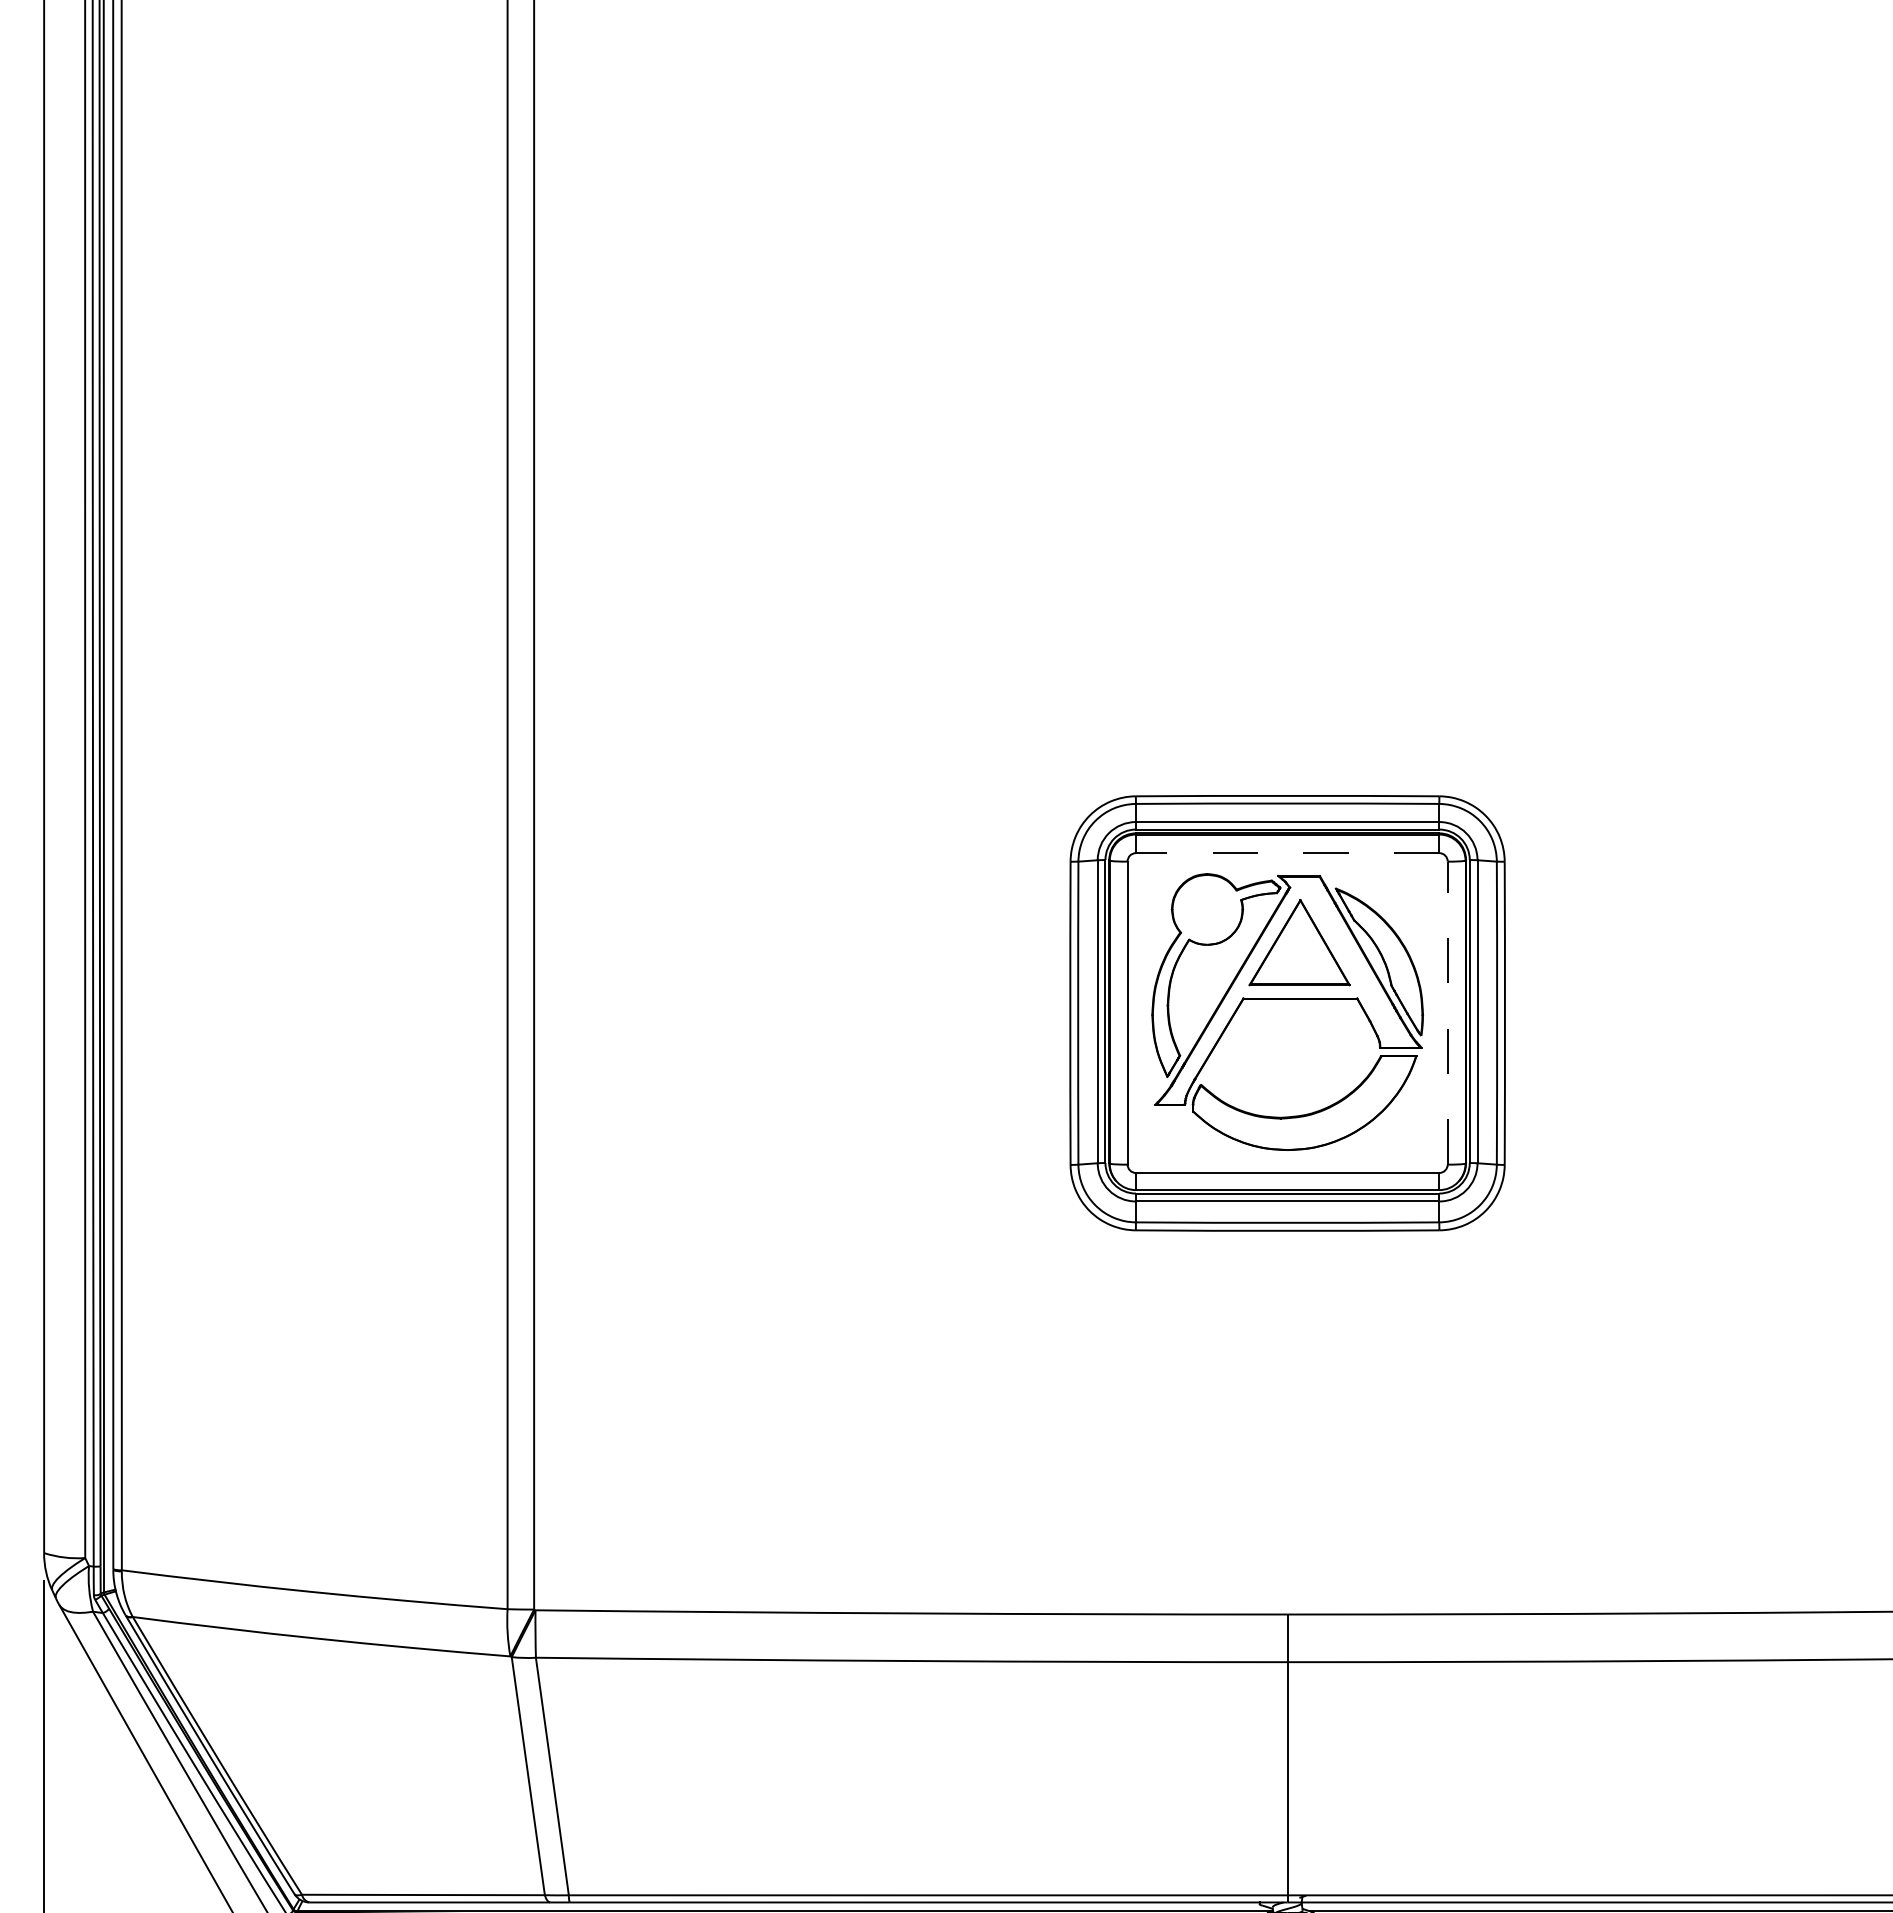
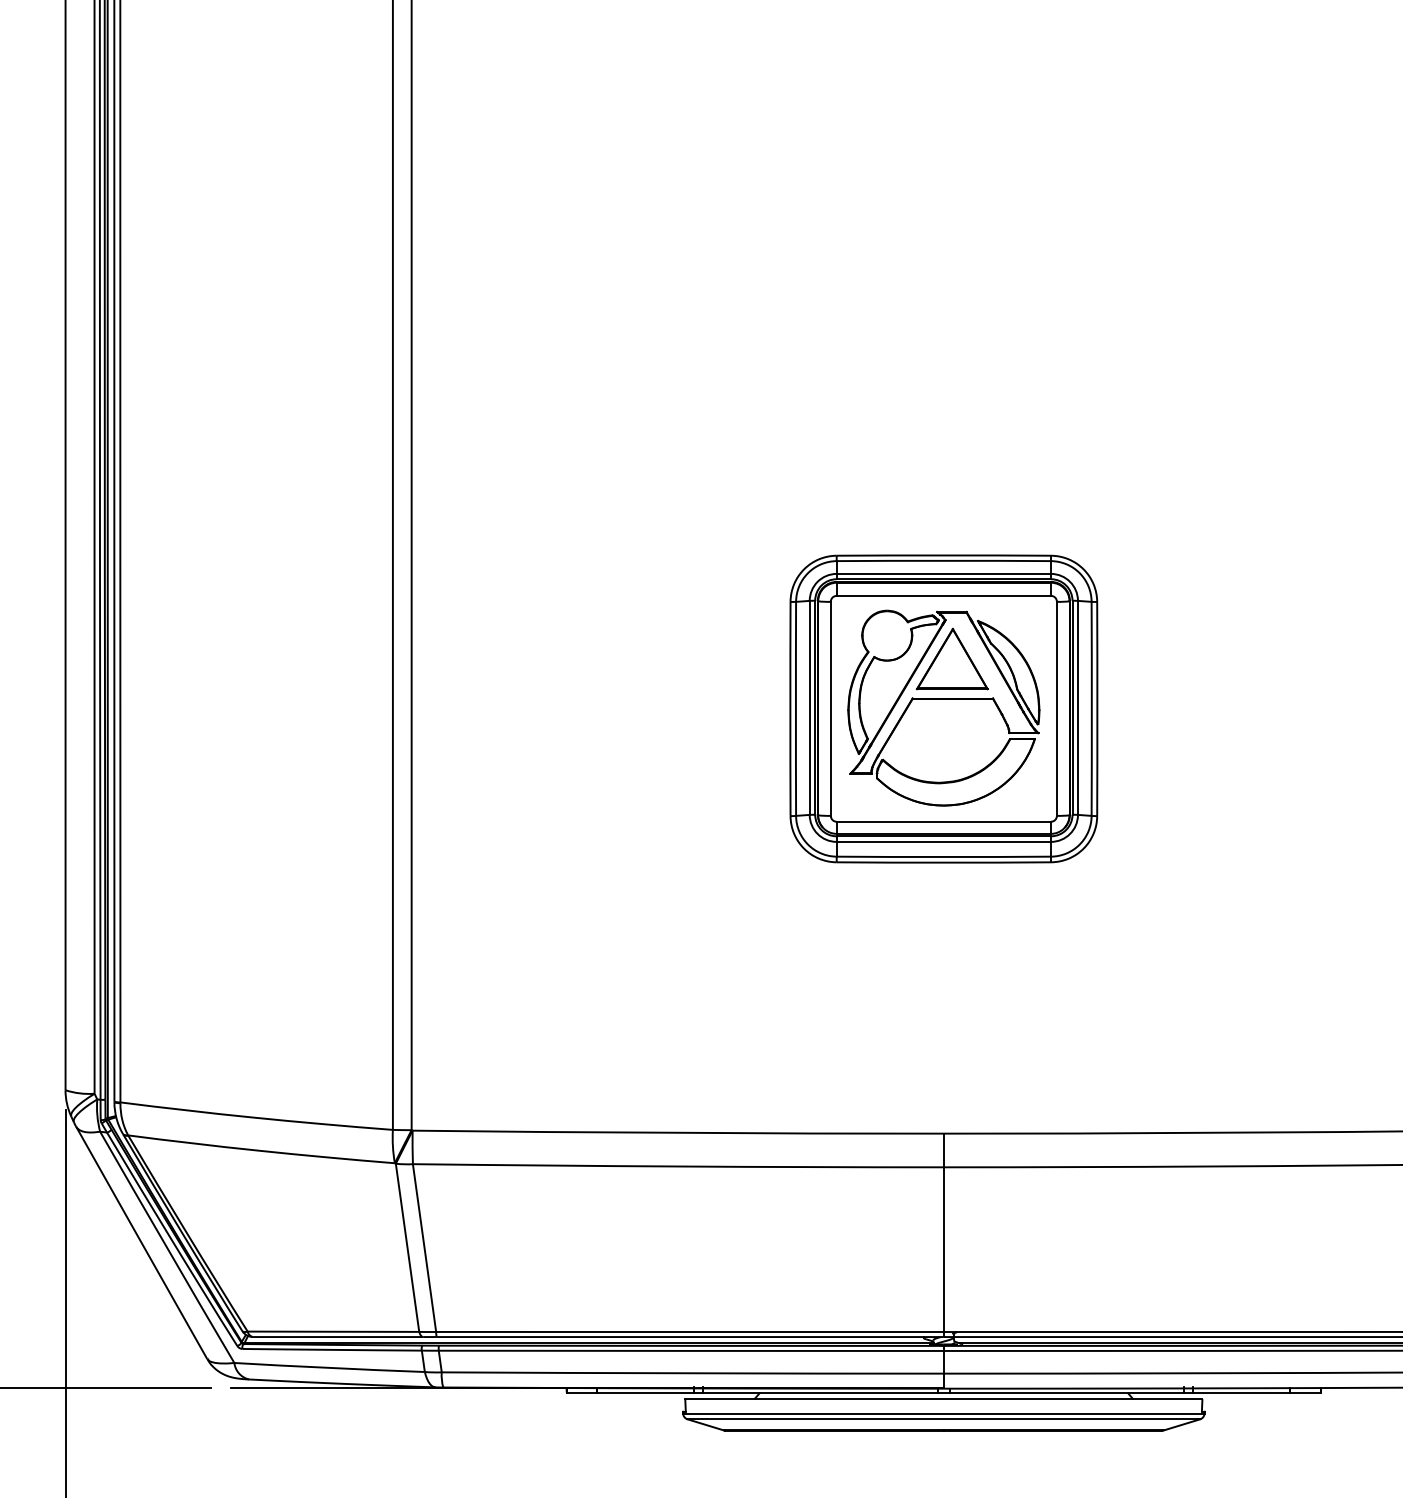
line: (1287, 852) -> (943, 595), dashed -> solid
line: (1447, 1012) -> (1056, 708), dashed -> solid

